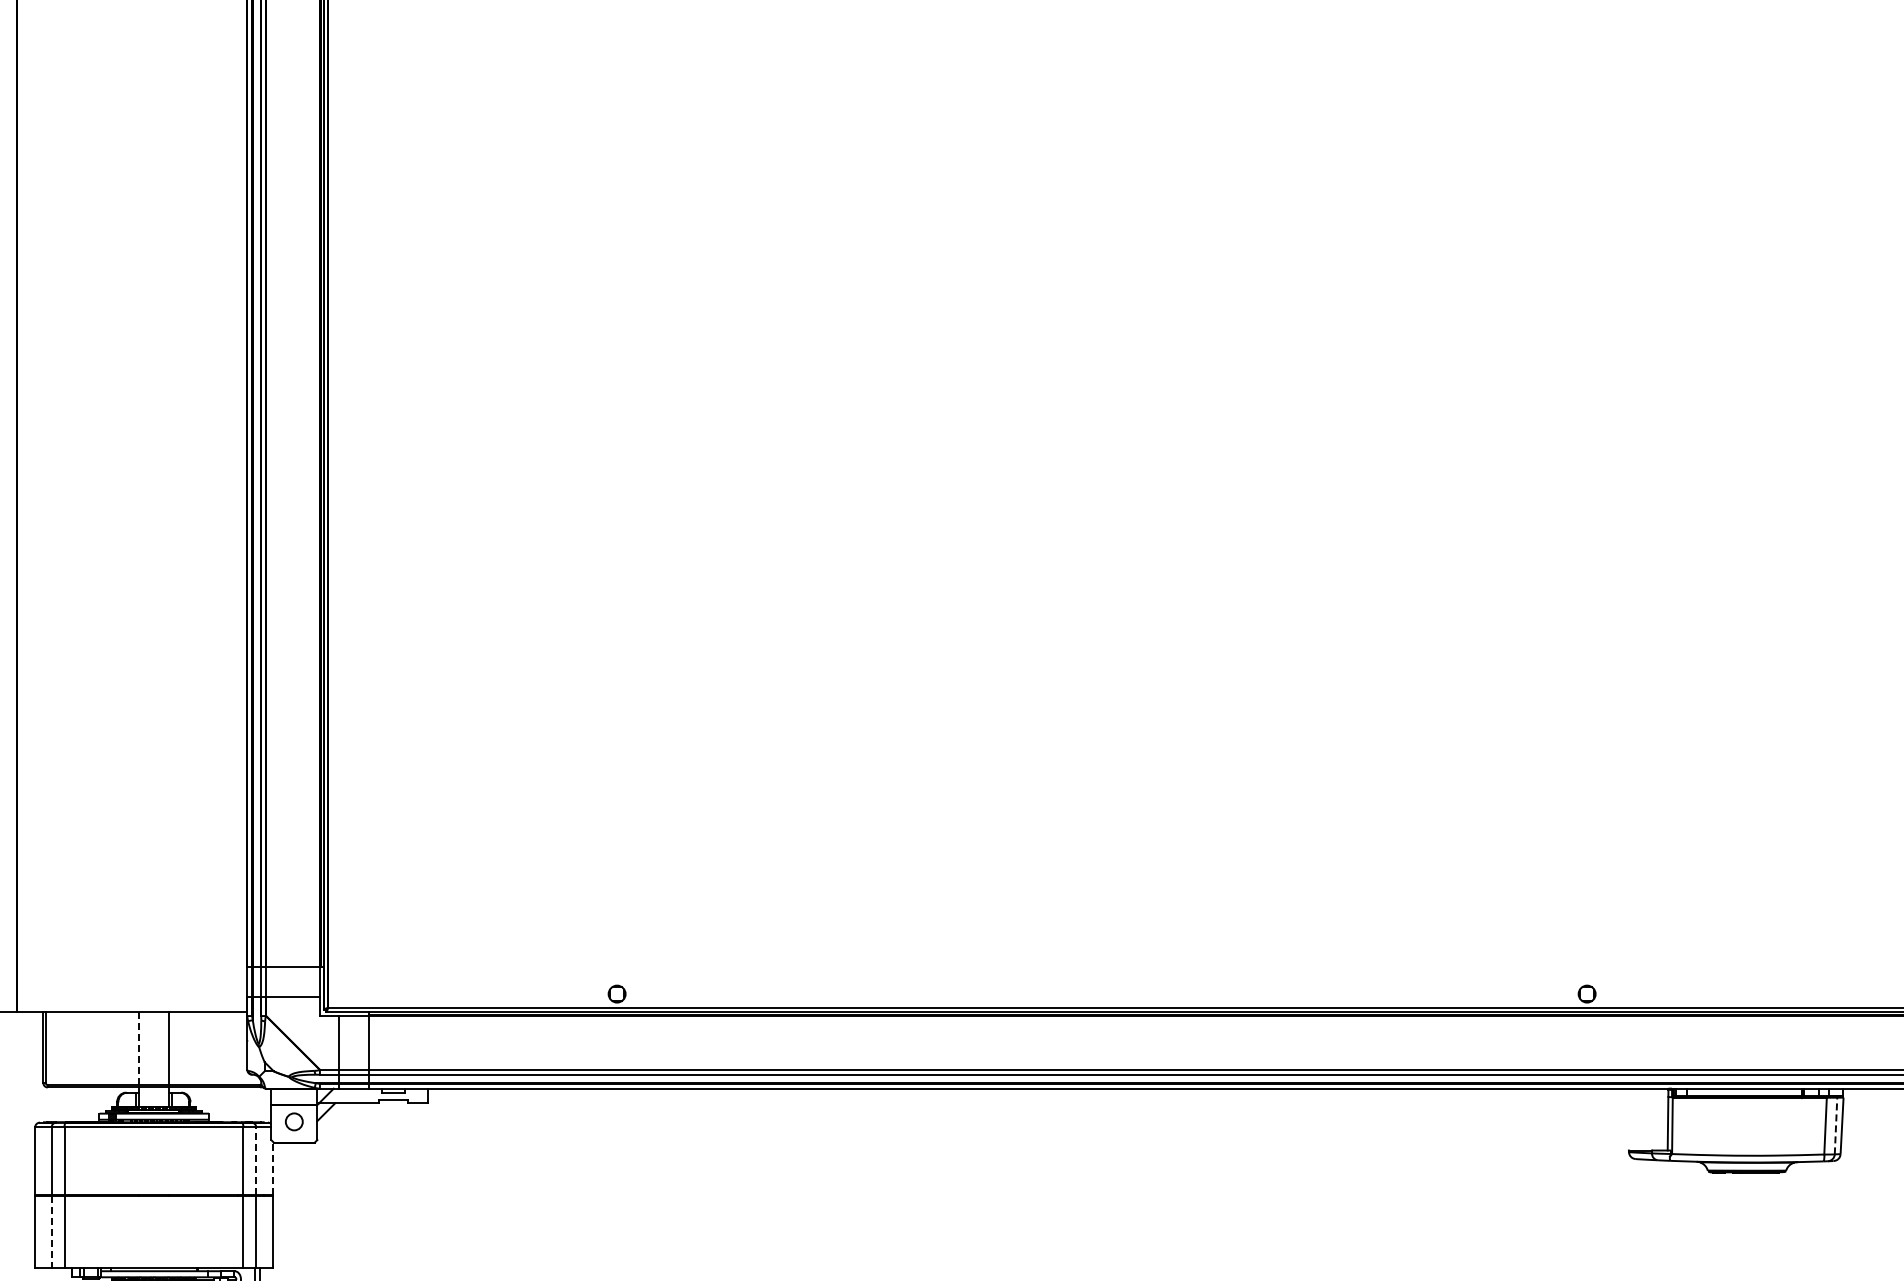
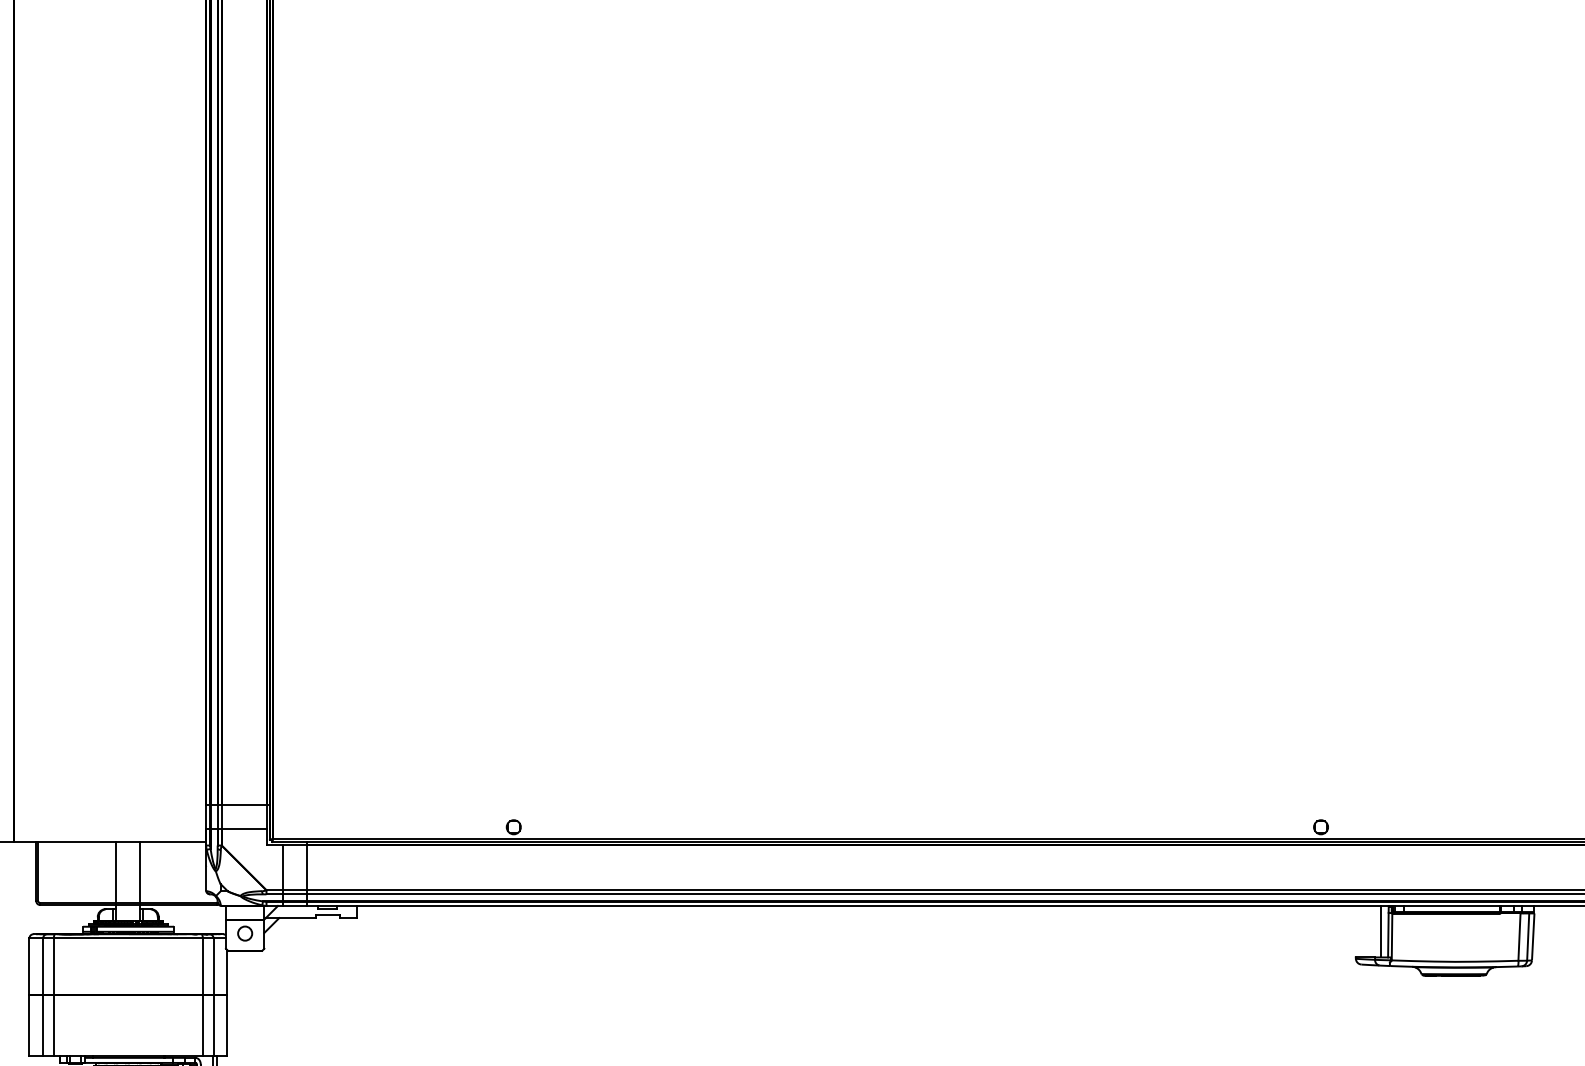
line: (139, 1049) -> (116, 873), dashed -> solid
line: (1659, 1119) -> (1381, 931), added
line: (1836, 1125) -> (1528, 936), dashed -> solid
line: (256, 1161) -> (213, 966), dashed -> solid
line: (272, 1168) -> (227, 972), dashed -> solid
line: (51, 1232) -> (43, 1025), dashed -> solid

